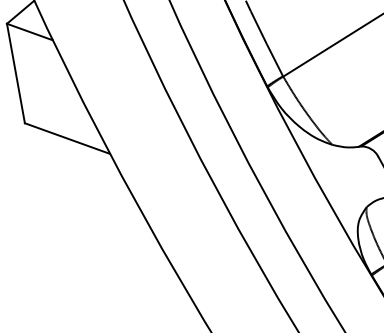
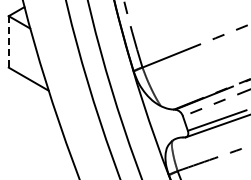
line: (15, 72) -> (8, 41), solid -> dashed

